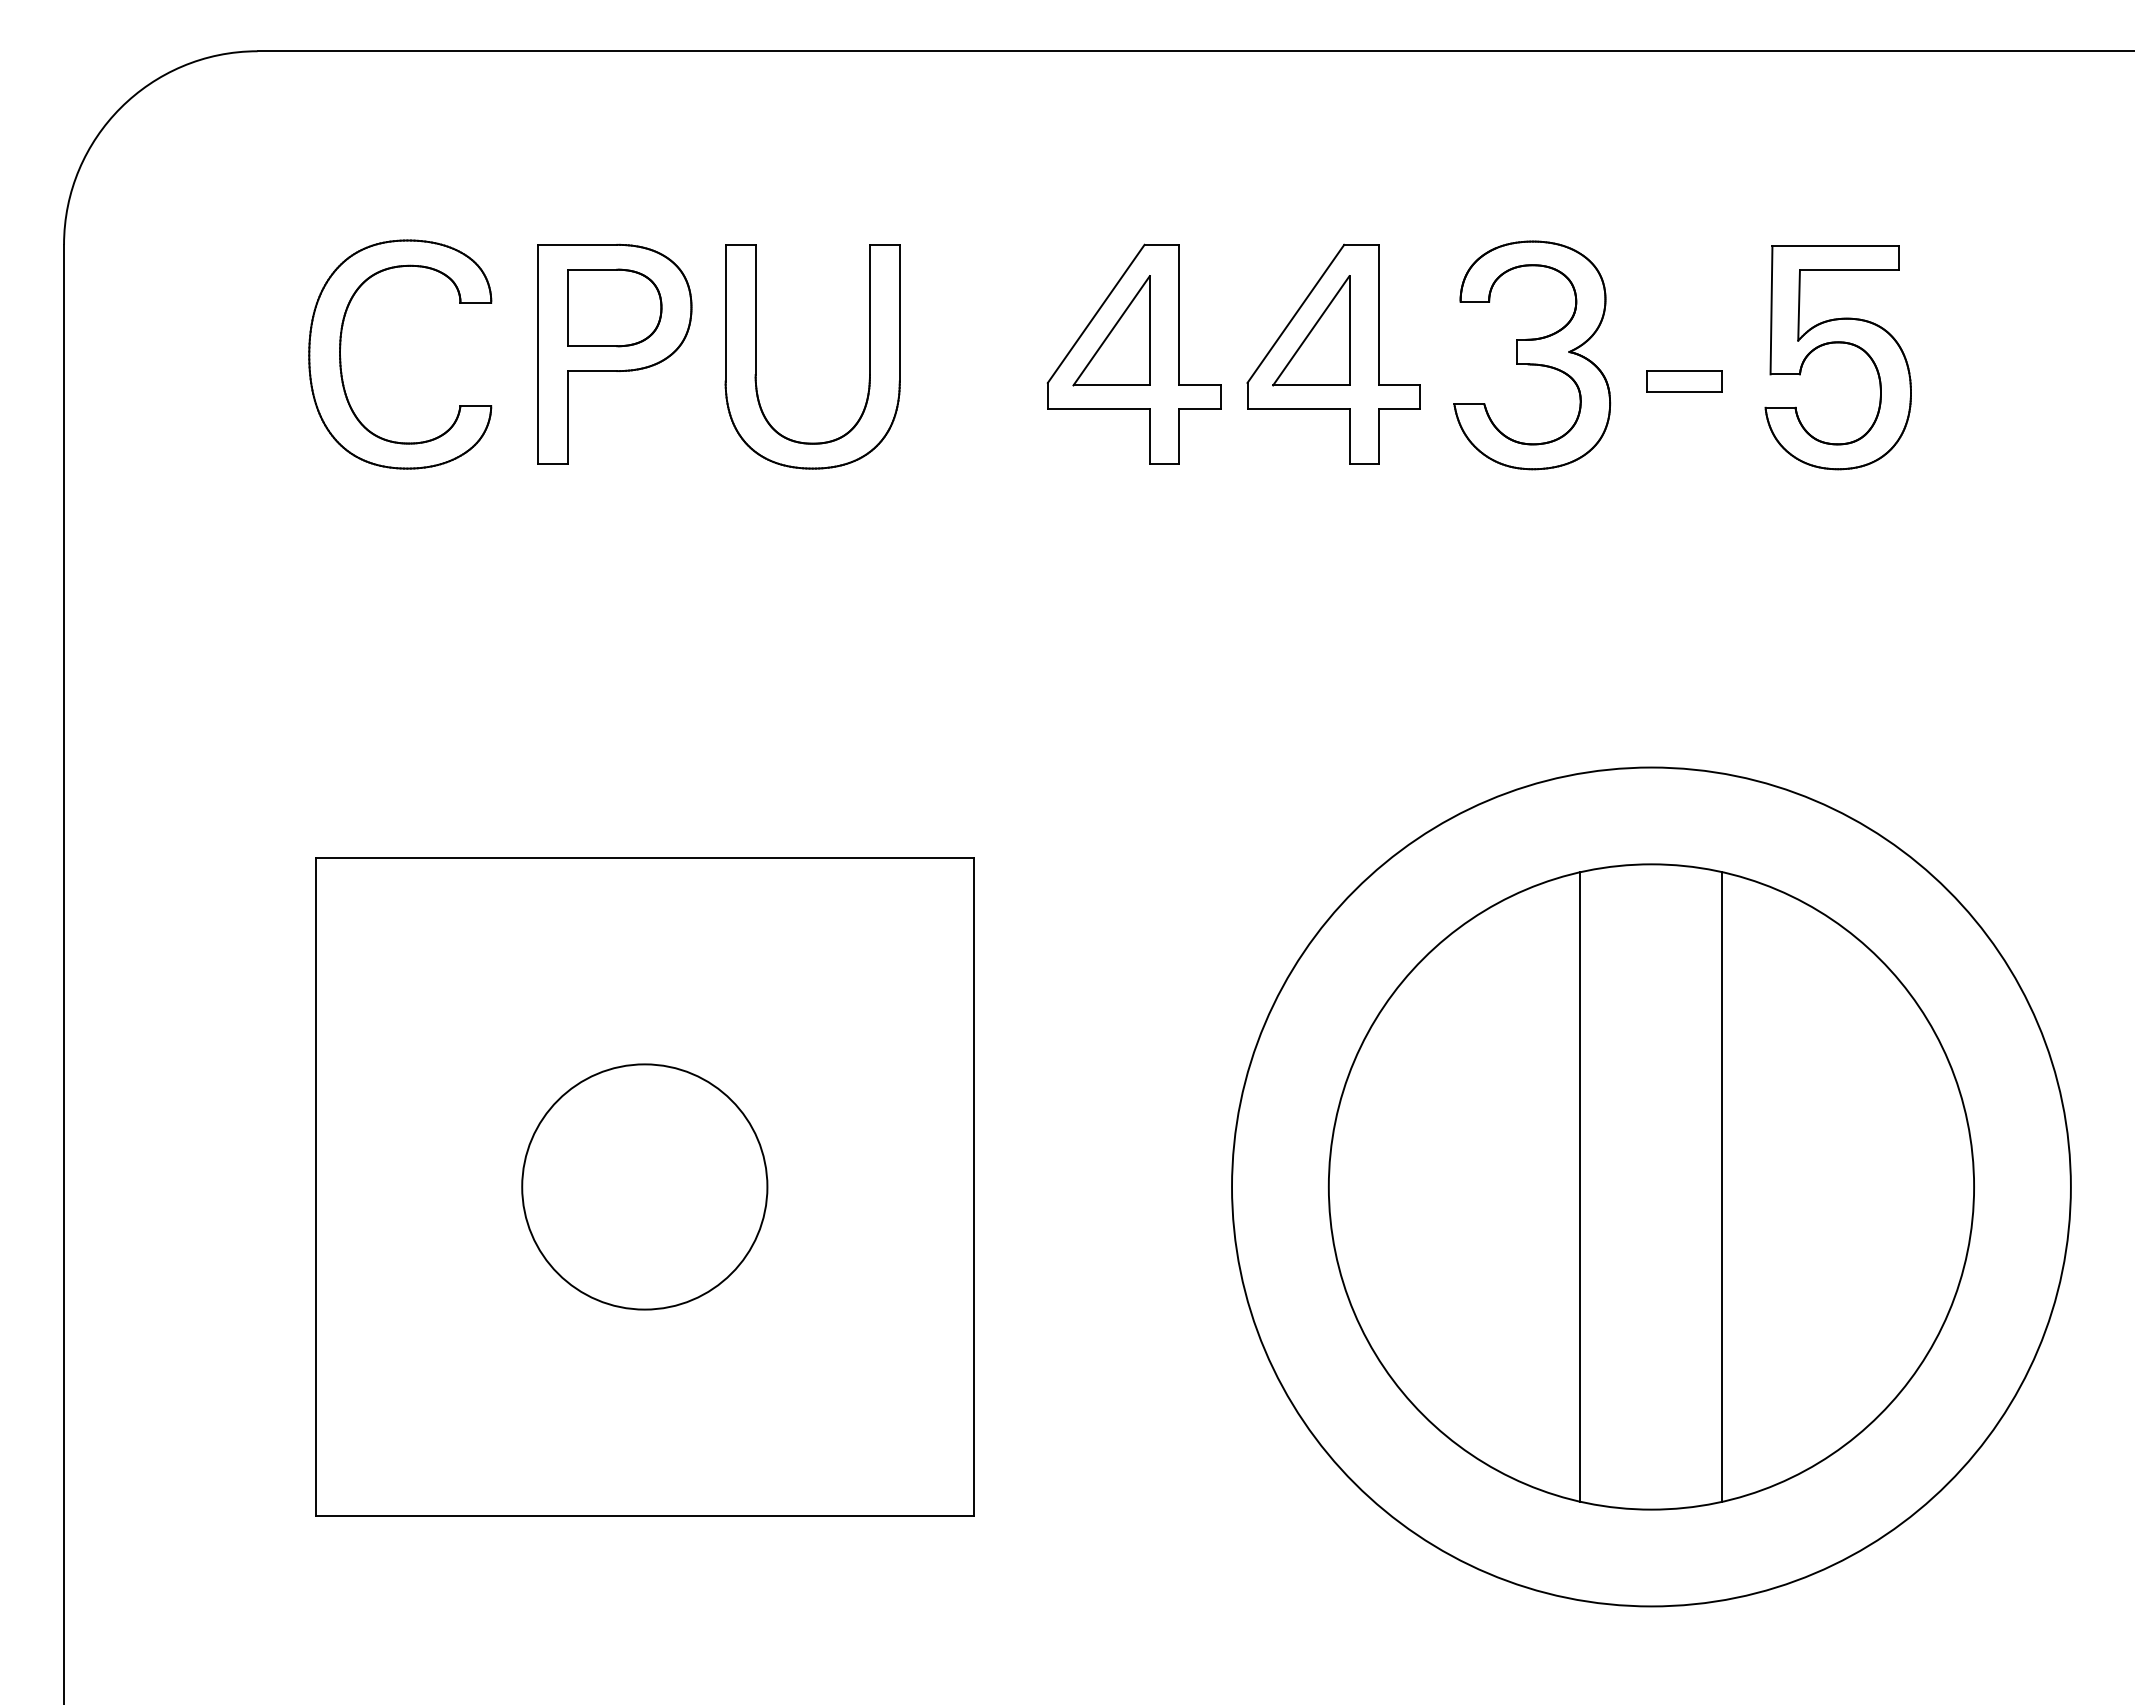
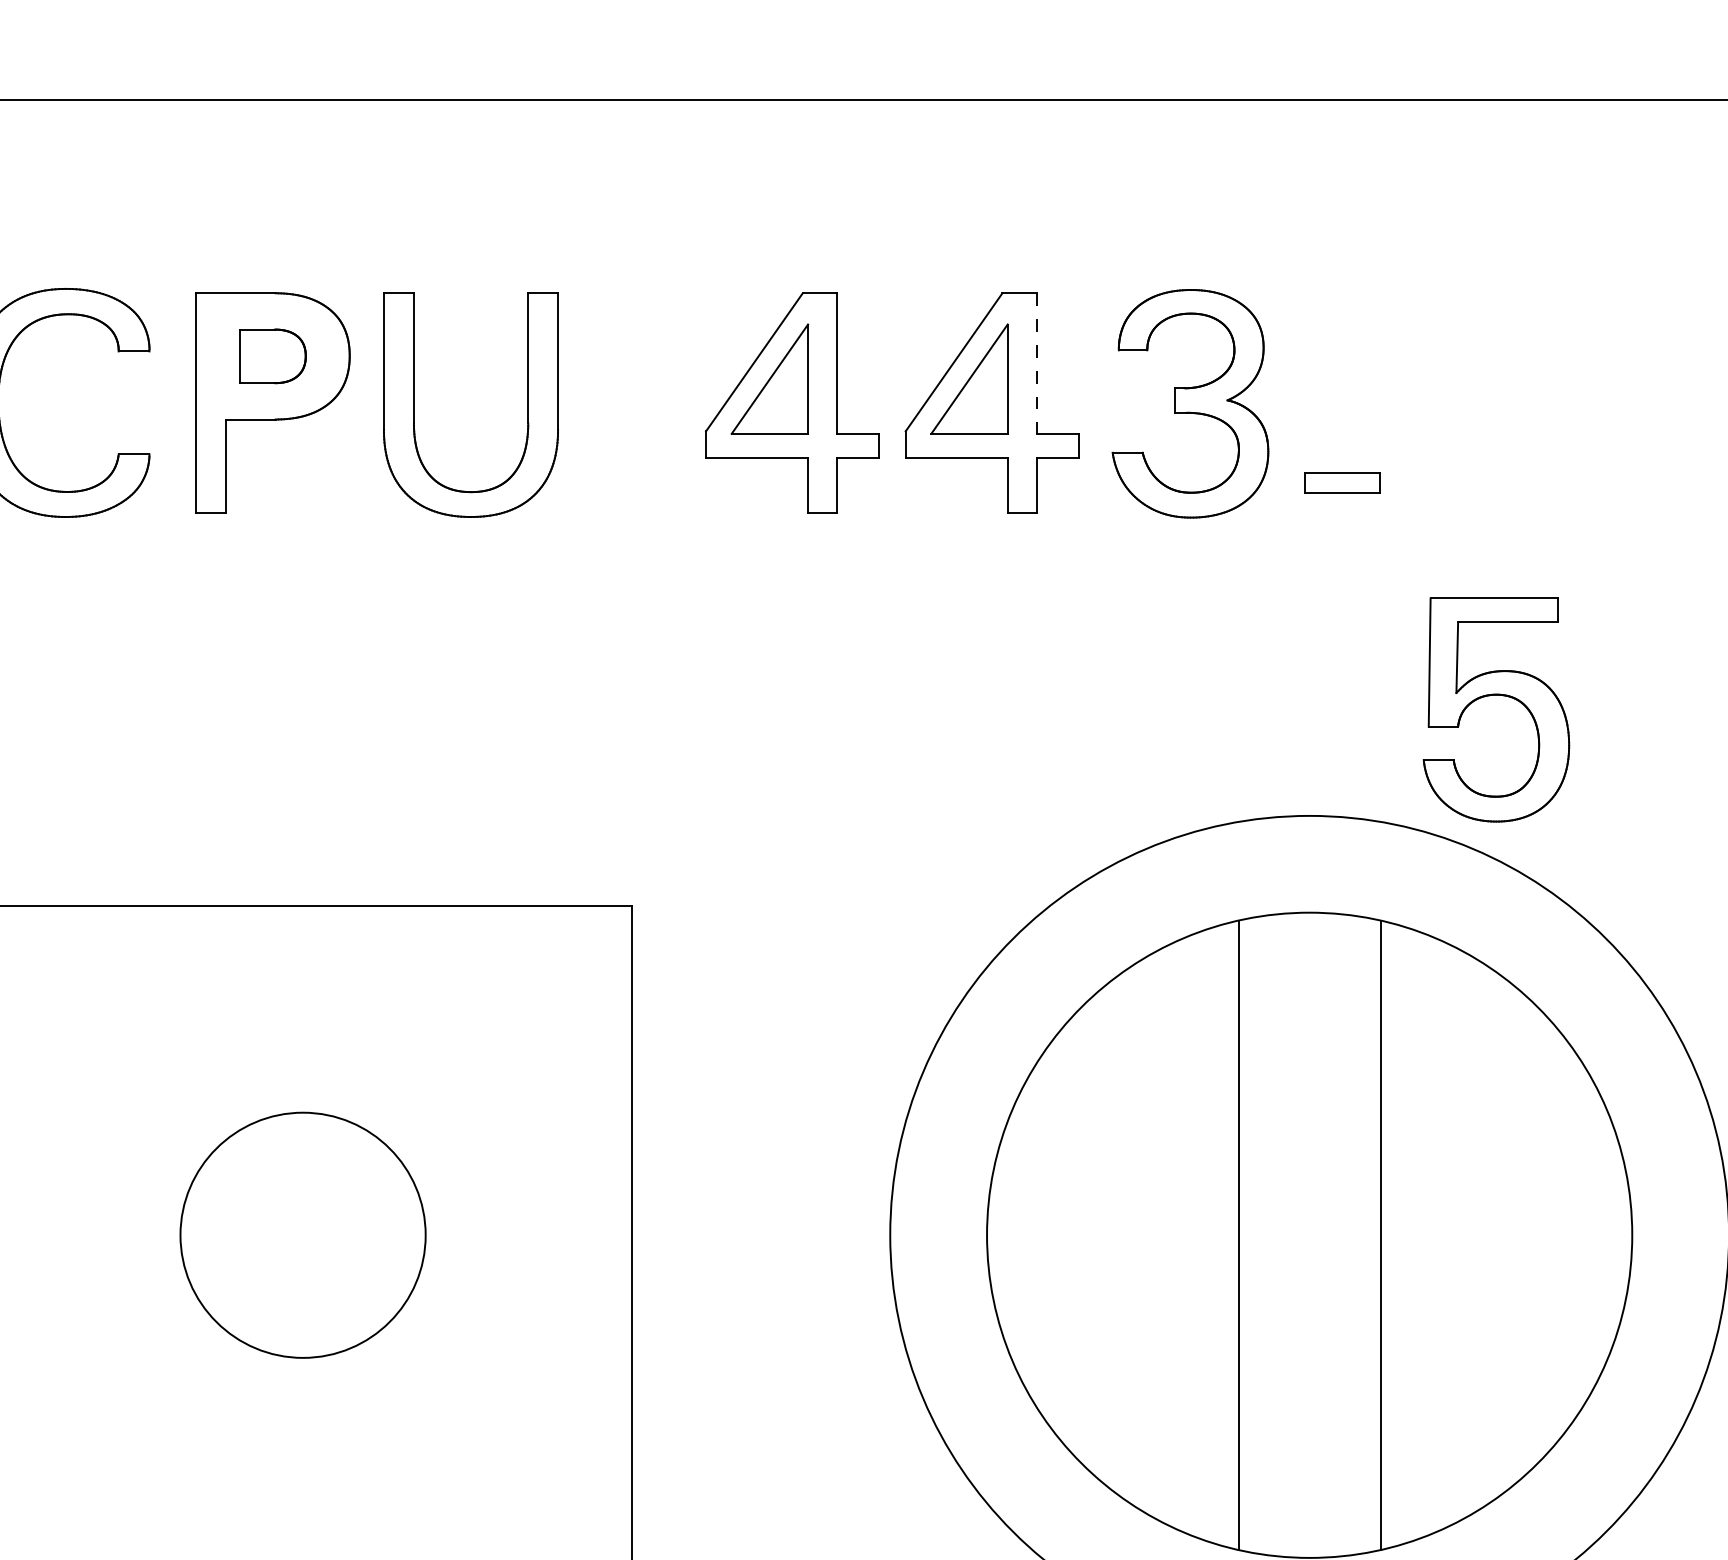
part: (614, 307) -> (272, 355), size x0.7
line: (1378, 315) -> (1036, 363), solid -> dashed
part: (1837, 343) -> (1495, 695), moved
part: (1684, 381) -> (1342, 482), moved

